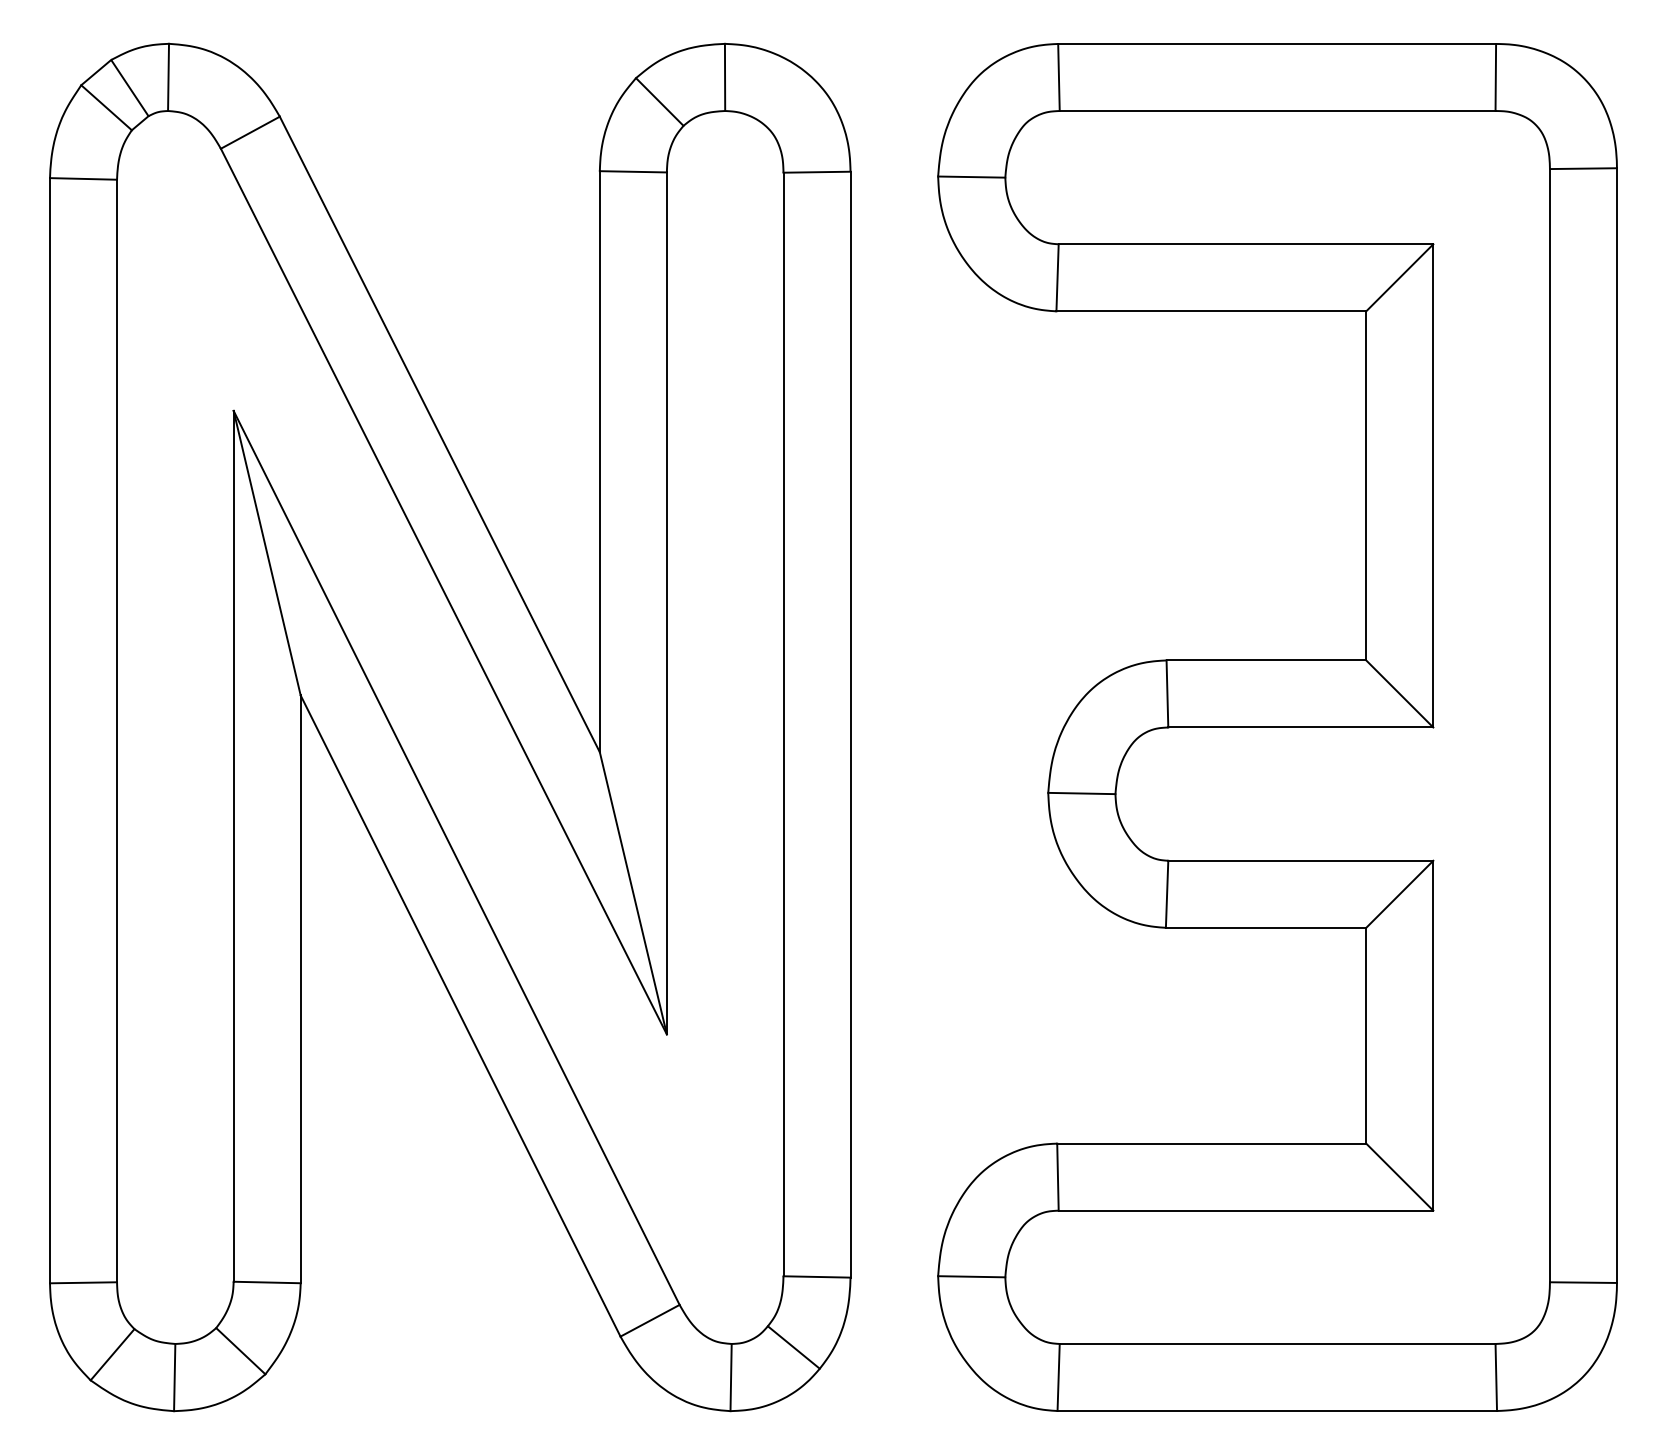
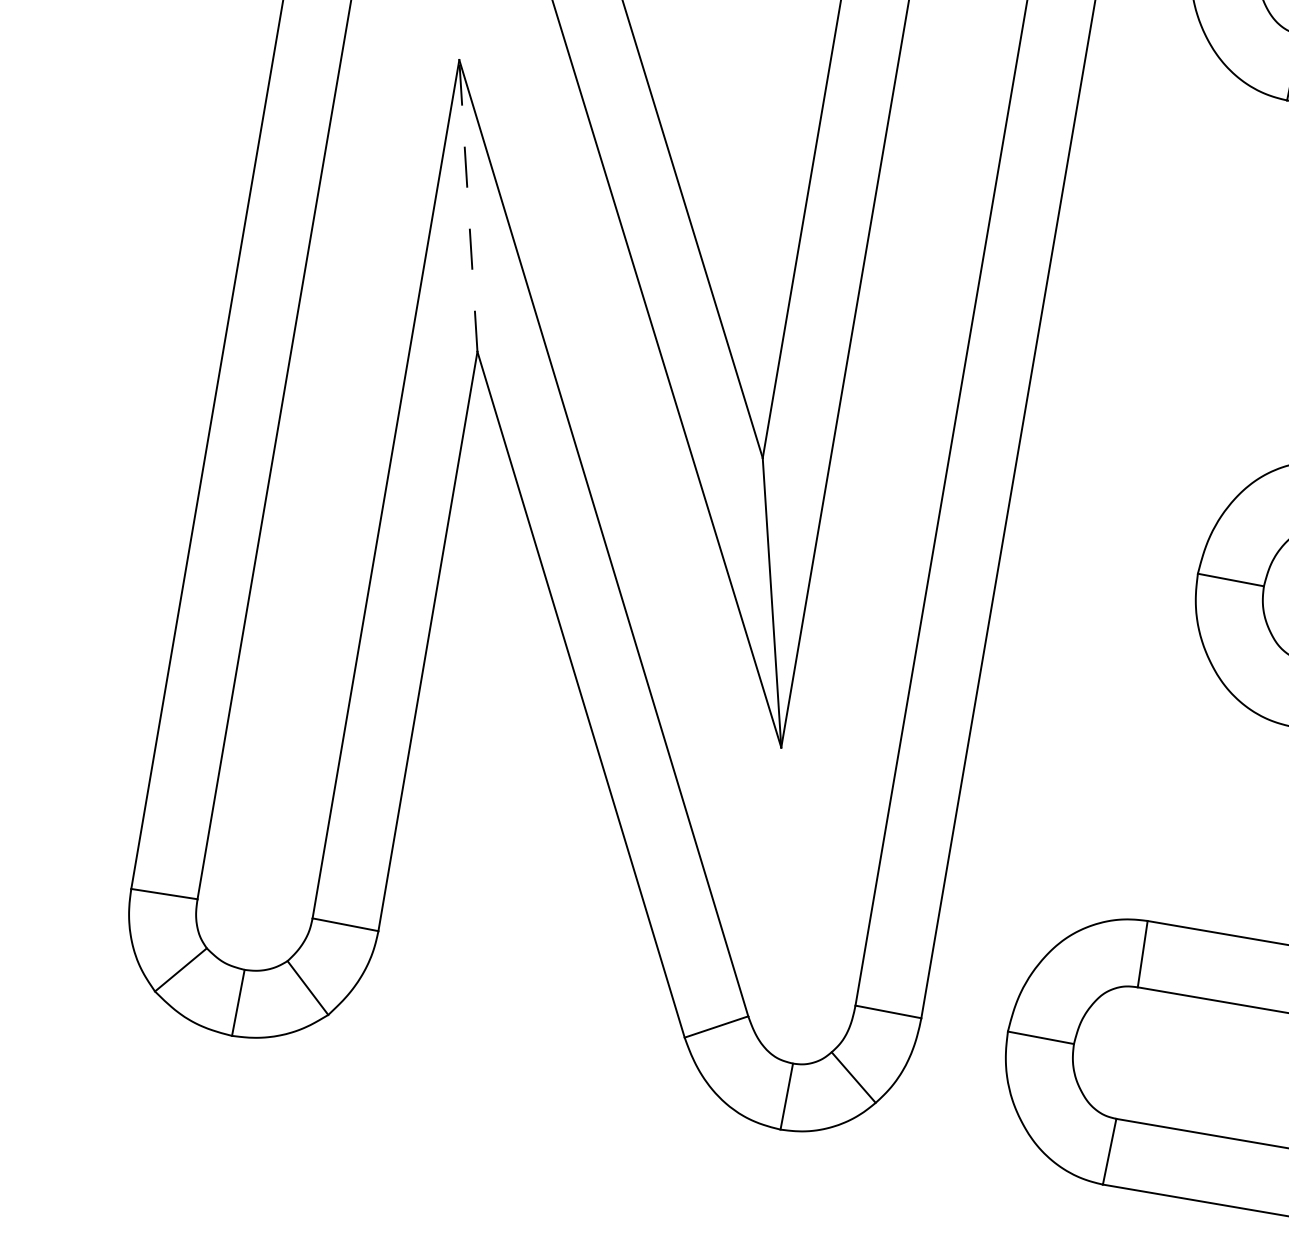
line: (267, 552) -> (468, 205), solid -> dashed

